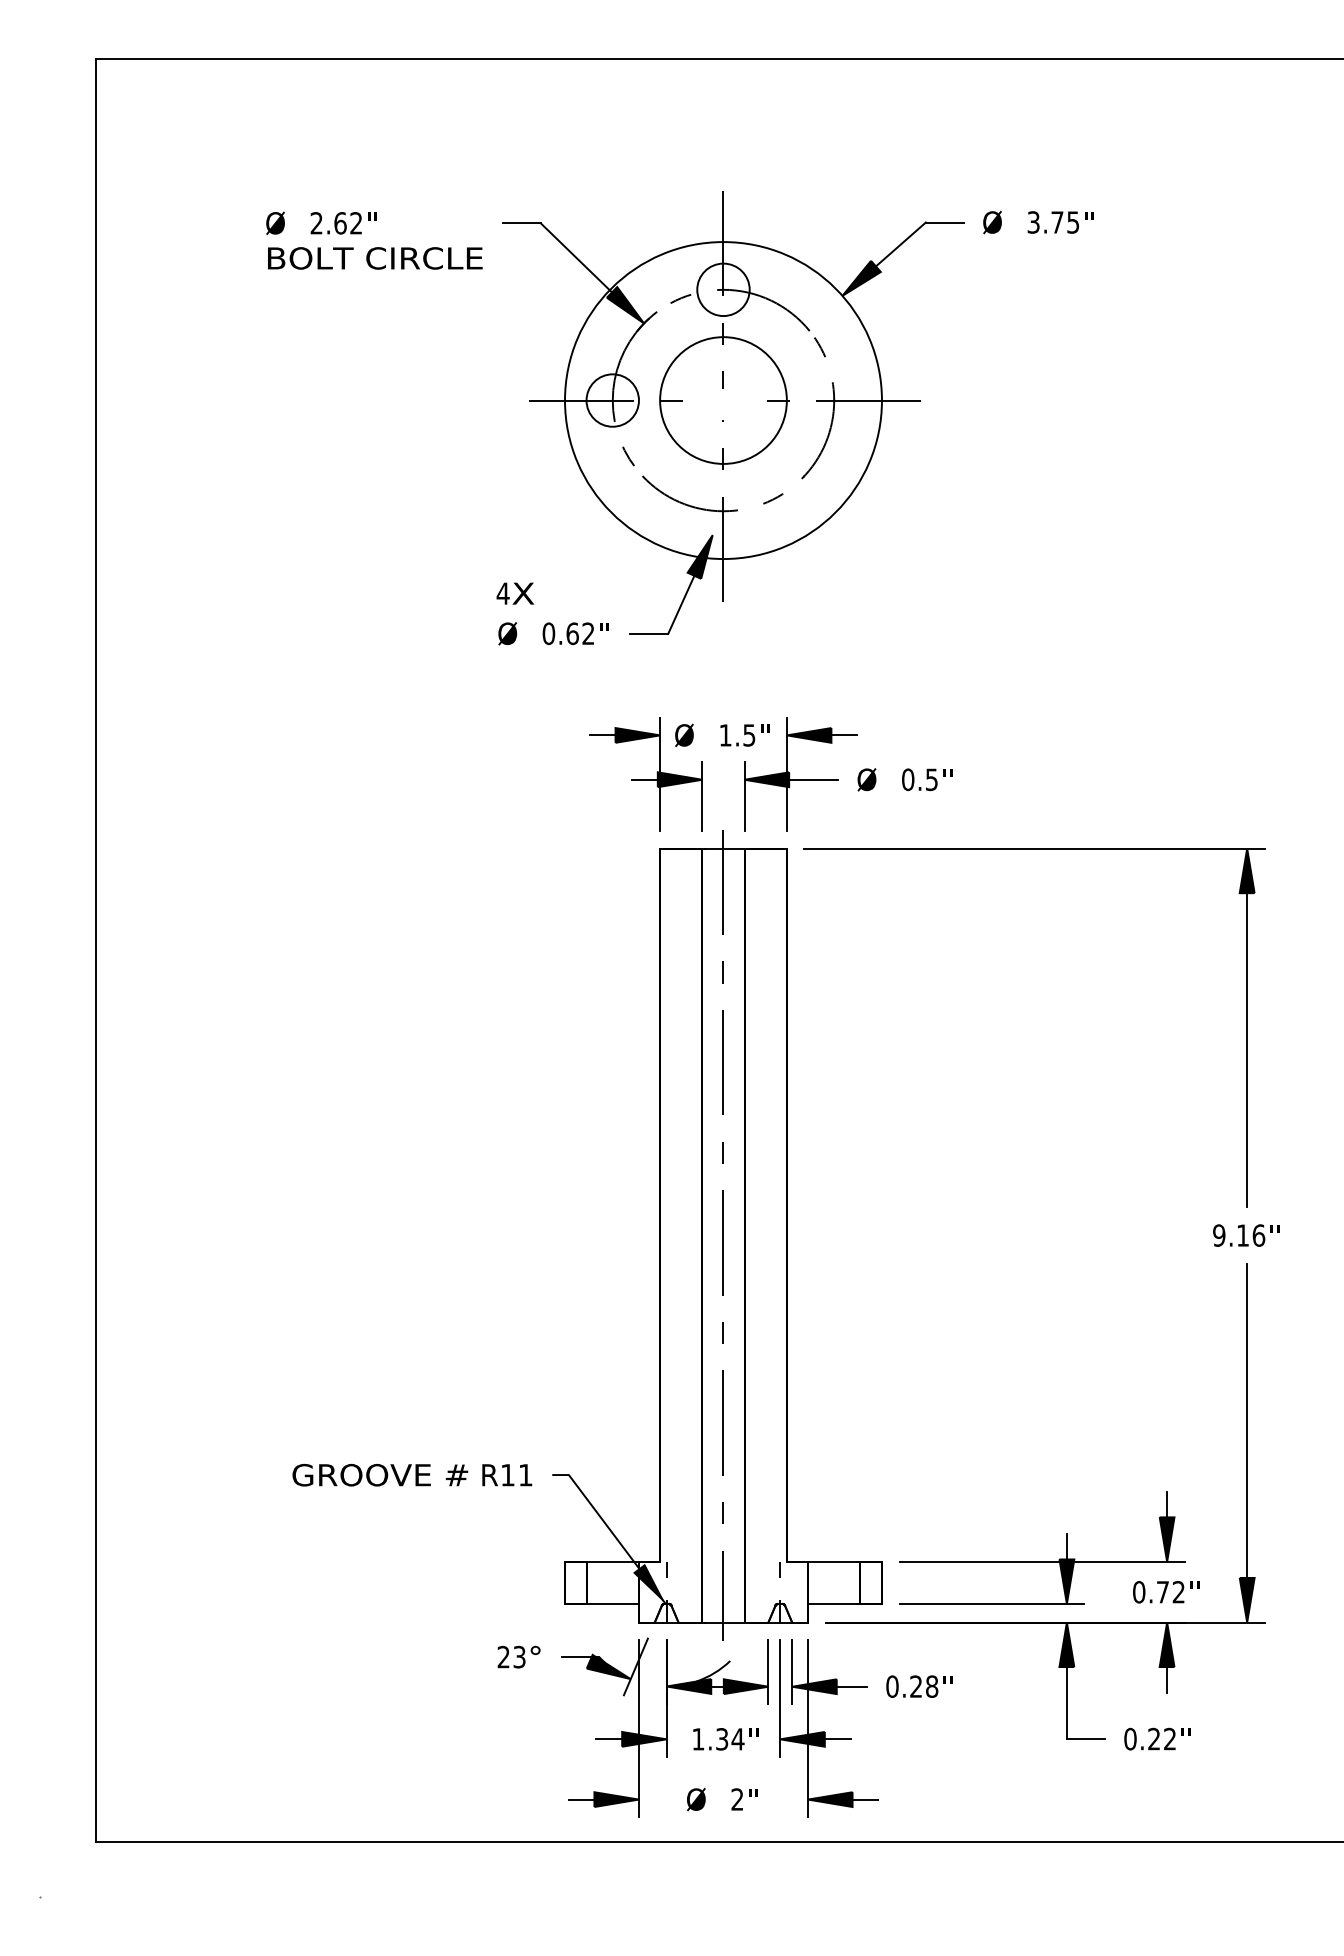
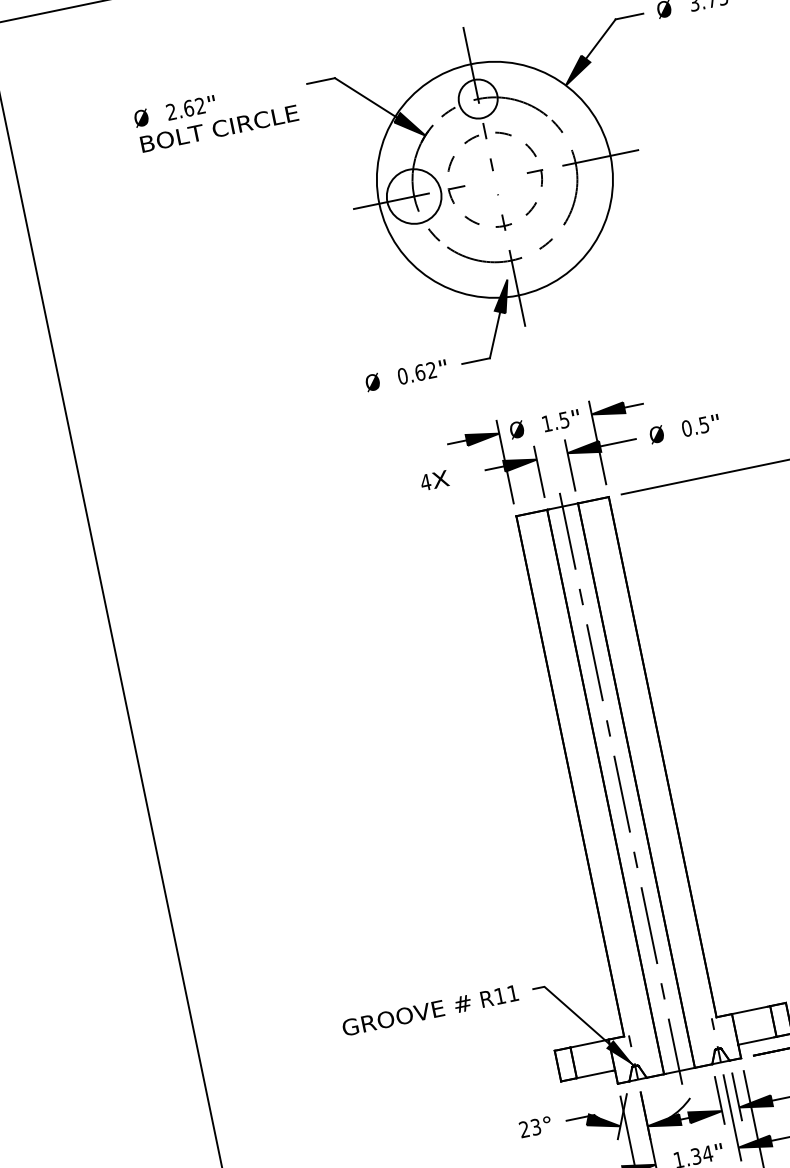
circle: (612, 400) -> (413, 196), size x1.4
circle: (723, 400) -> (494, 179), solid -> dashed
text: (515, 593) -> (434, 480), moved

